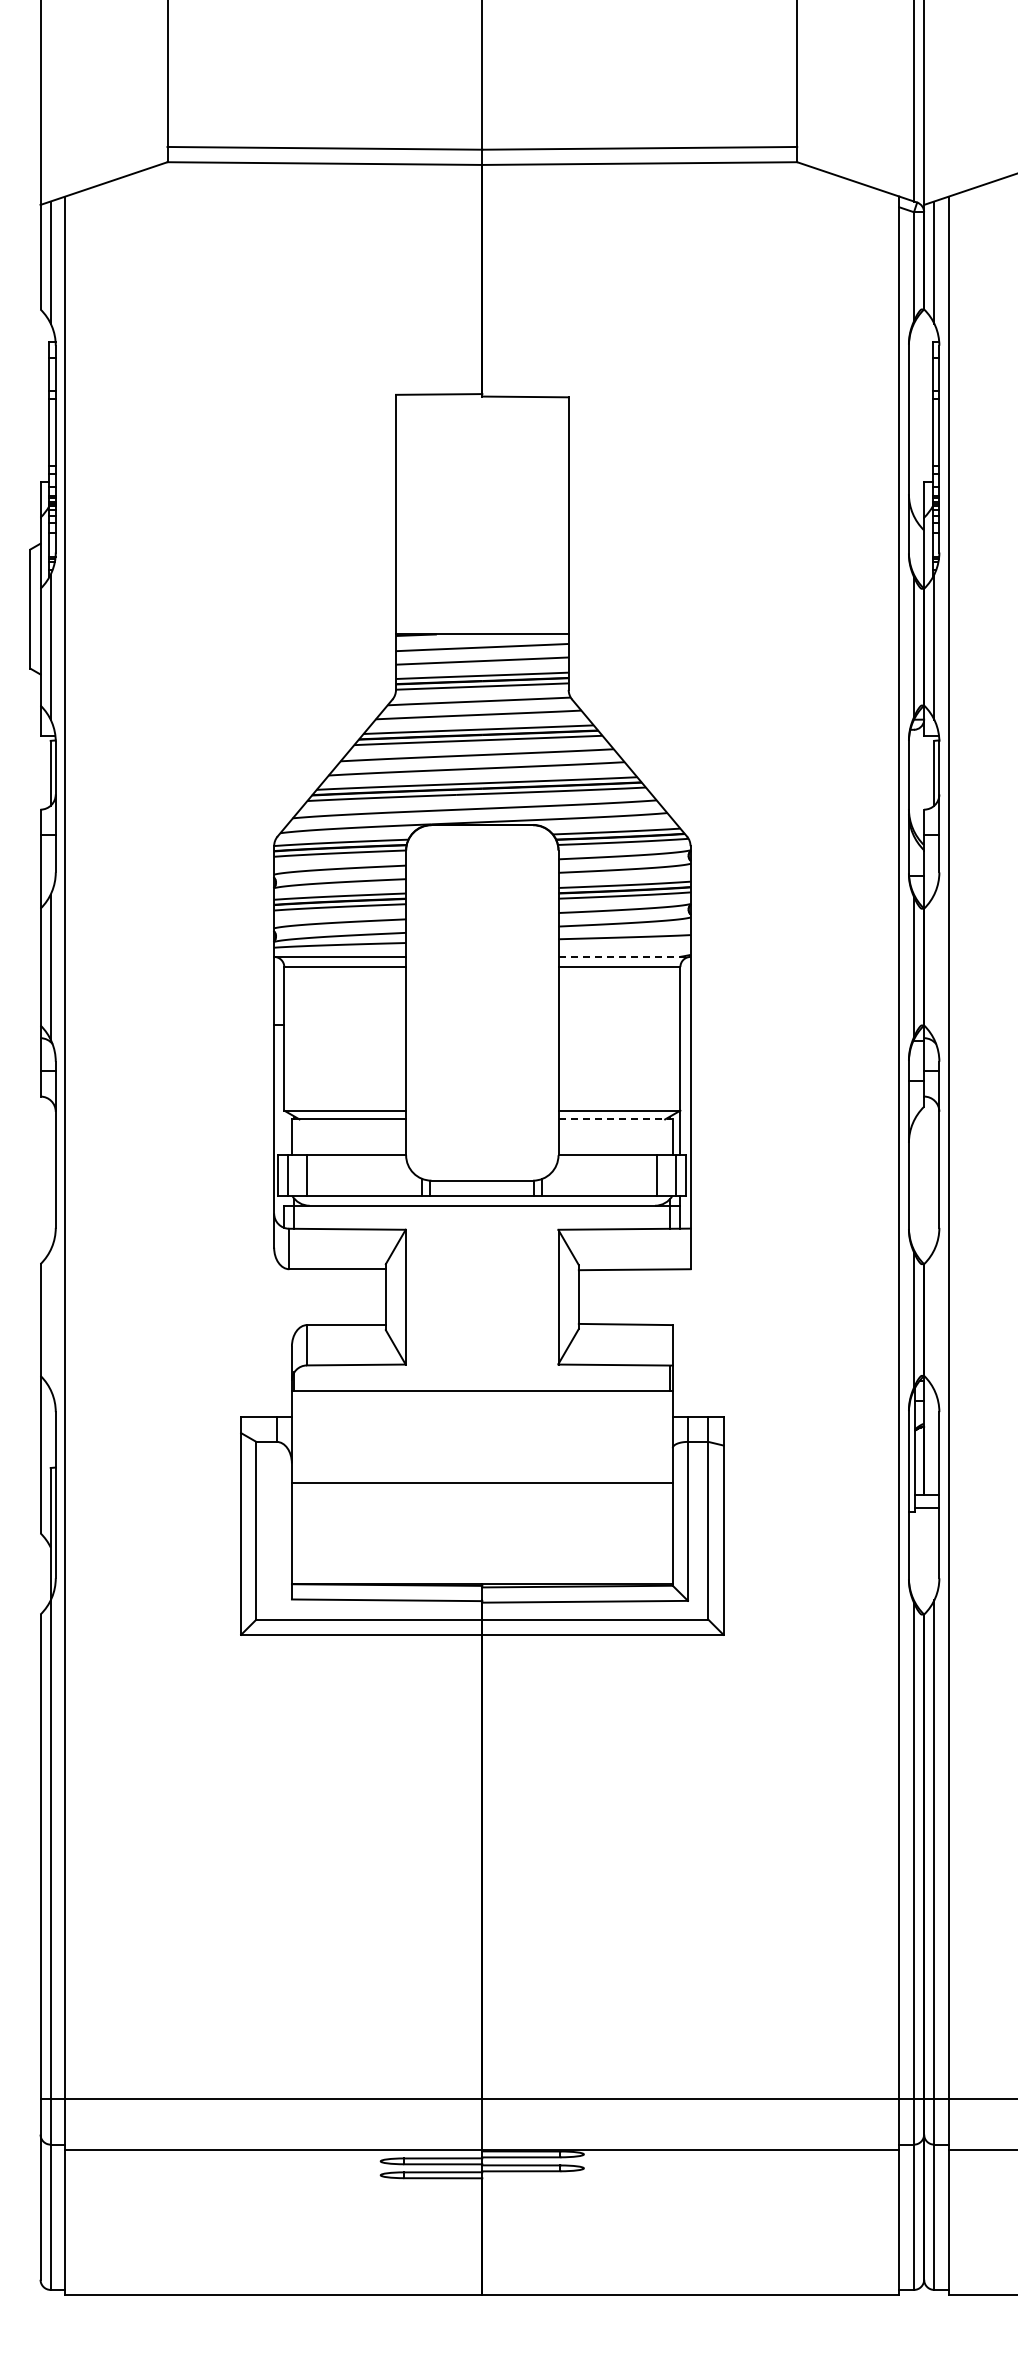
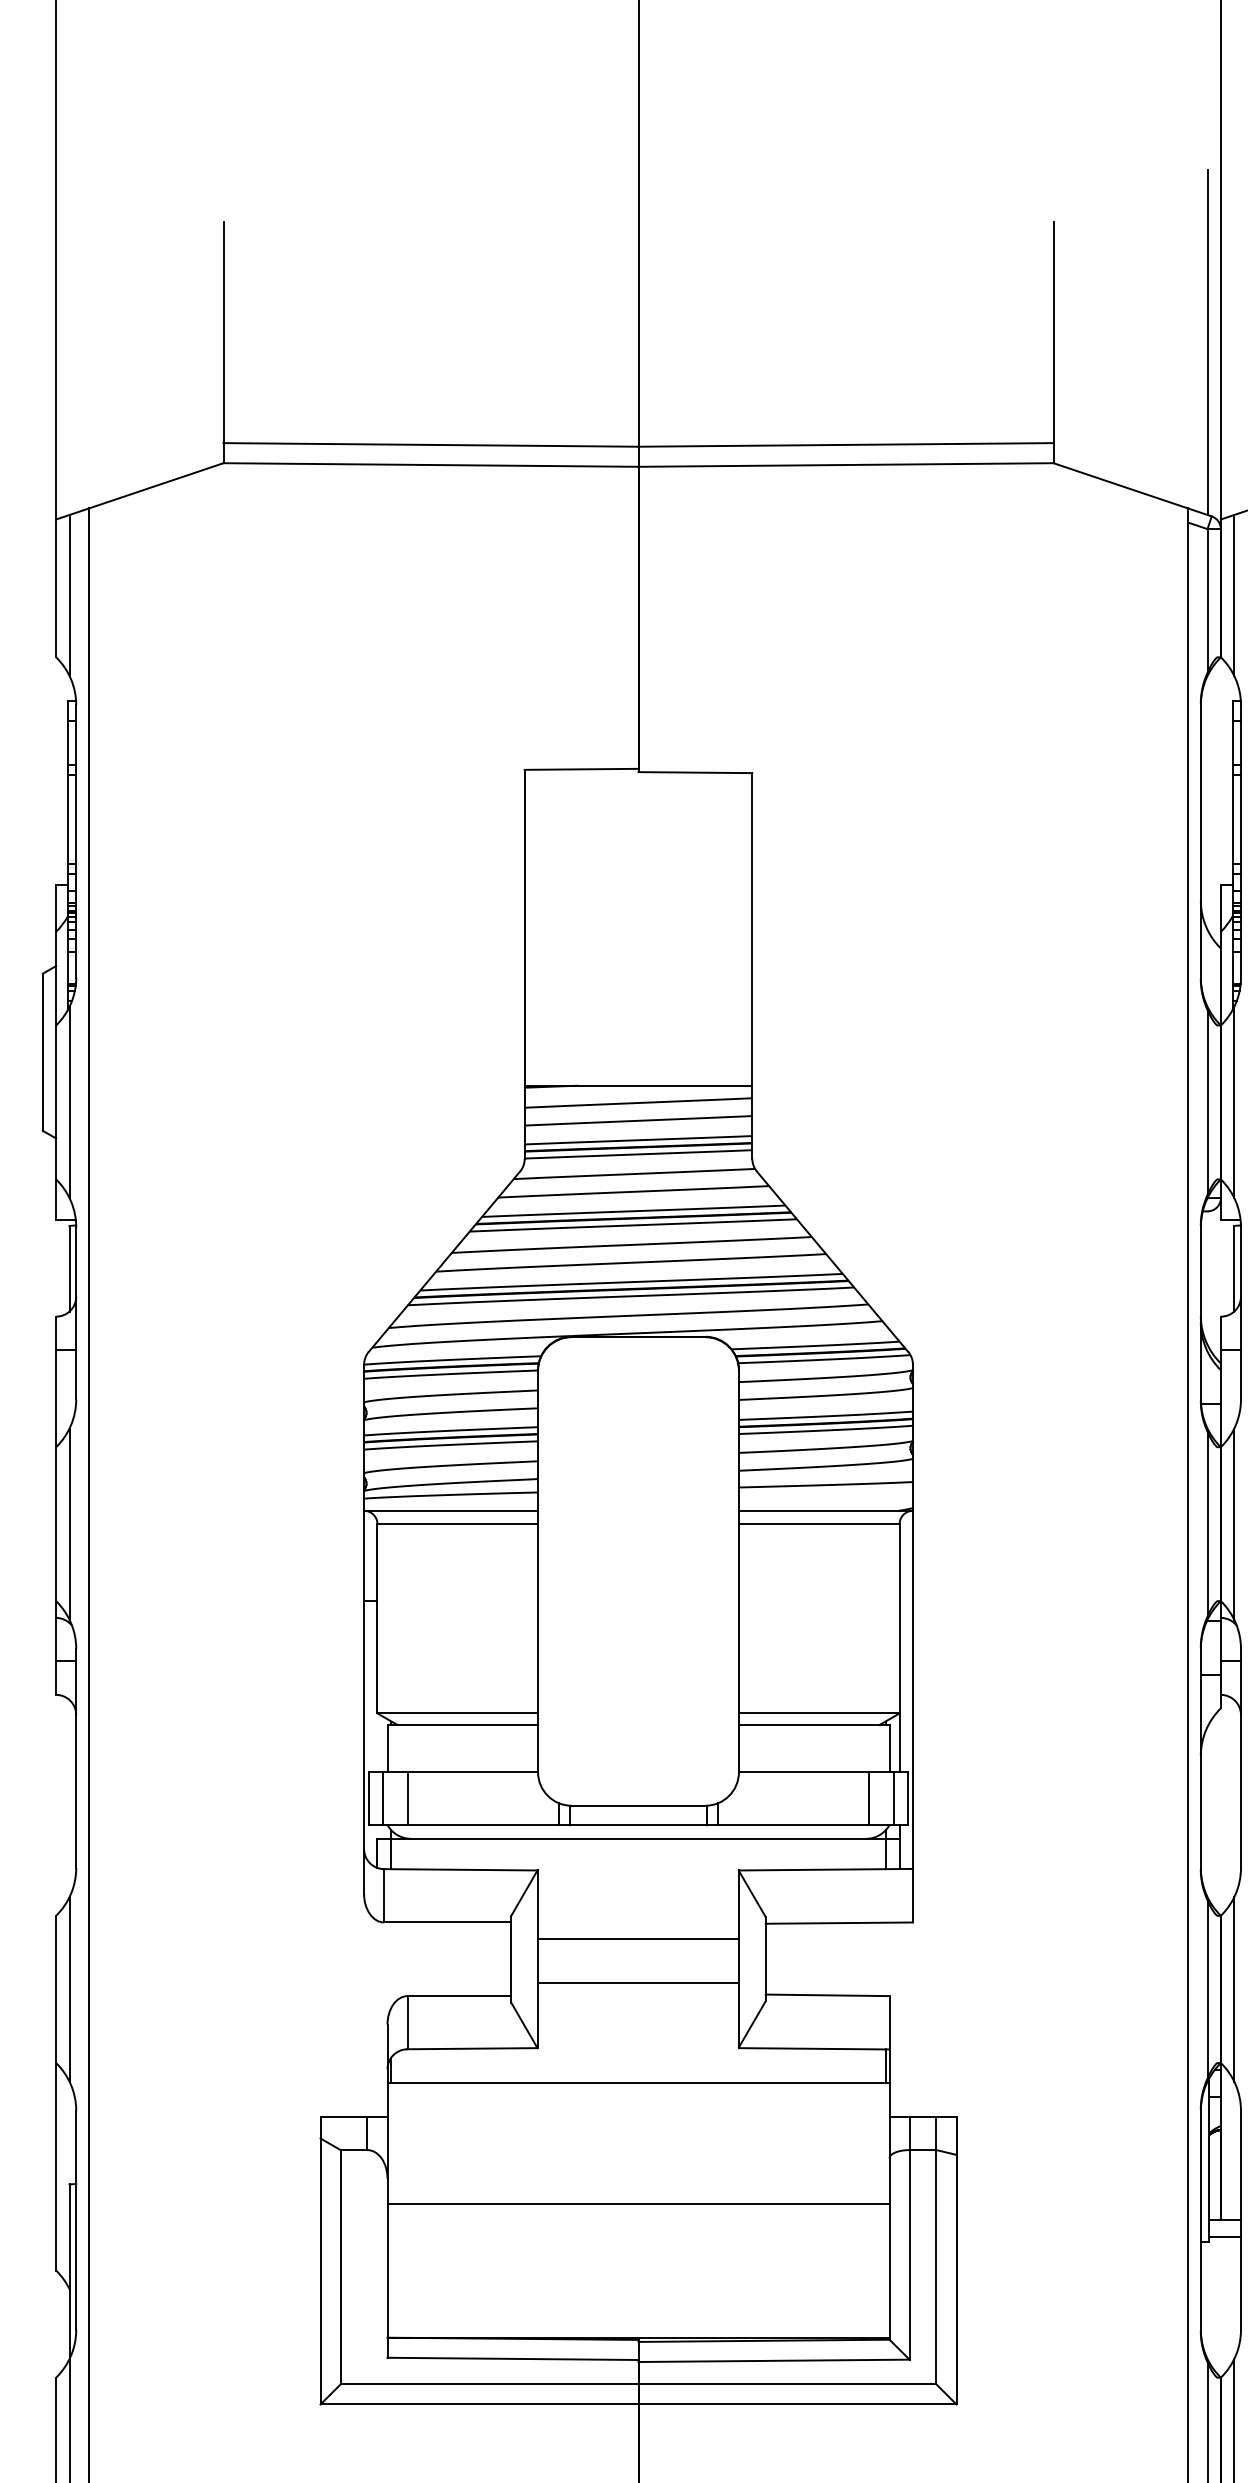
line: (625, 956) -> (827, 1510), dashed -> solid
line: (934, 966) -> (1234, 1523), added
line: (616, 1119) -> (815, 1725), dashed -> solid
line: (482, 1281) -> (638, 1938), added
line: (482, 1314) -> (638, 1982), added
line: (50, 1320) -> (69, 1990), added
line: (934, 1320) -> (1234, 1990), added

